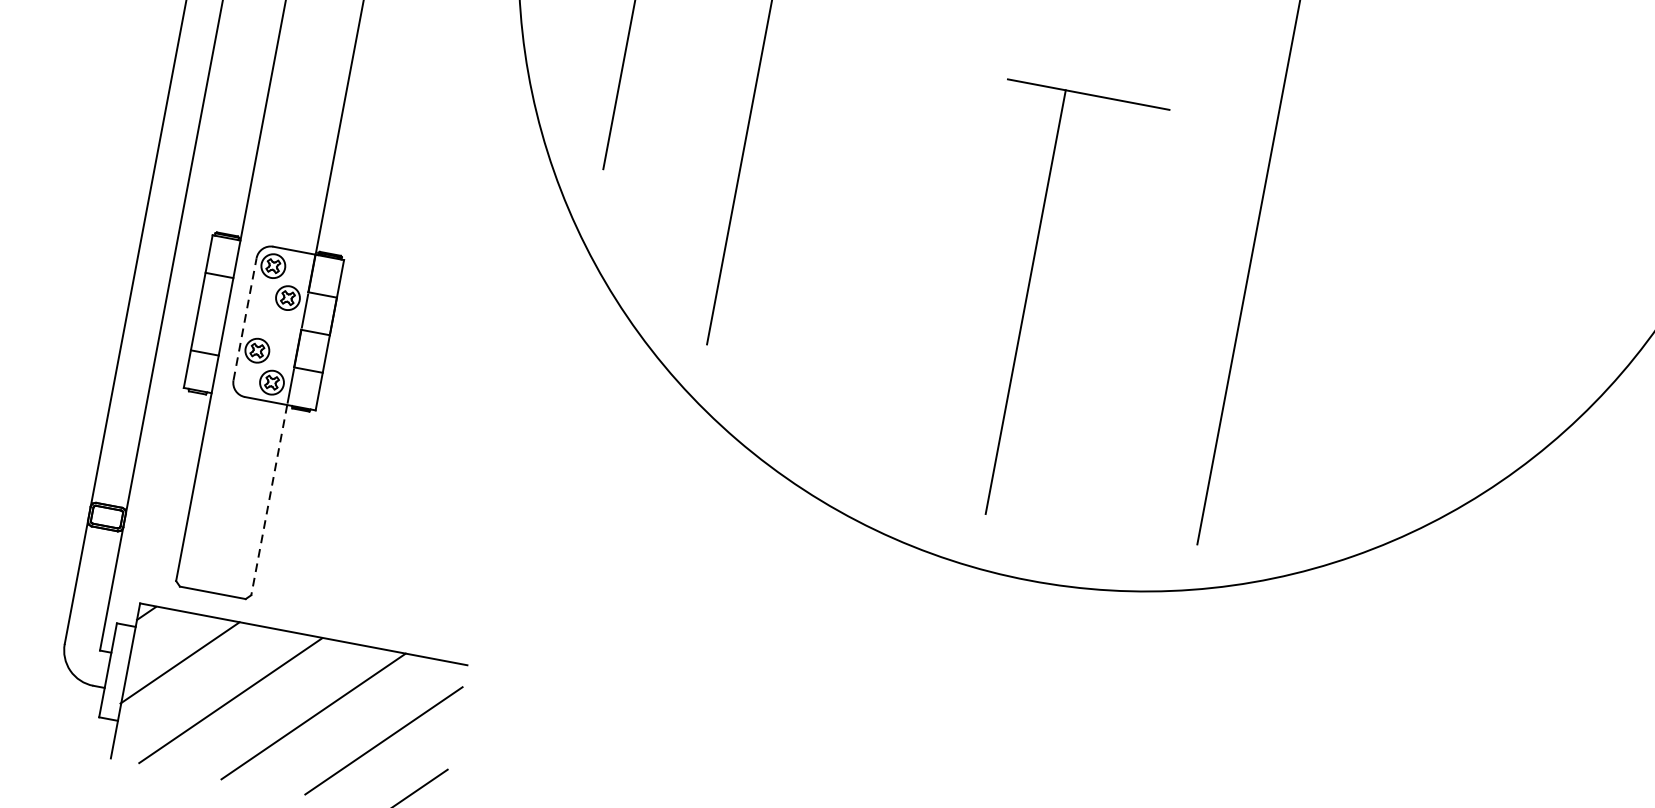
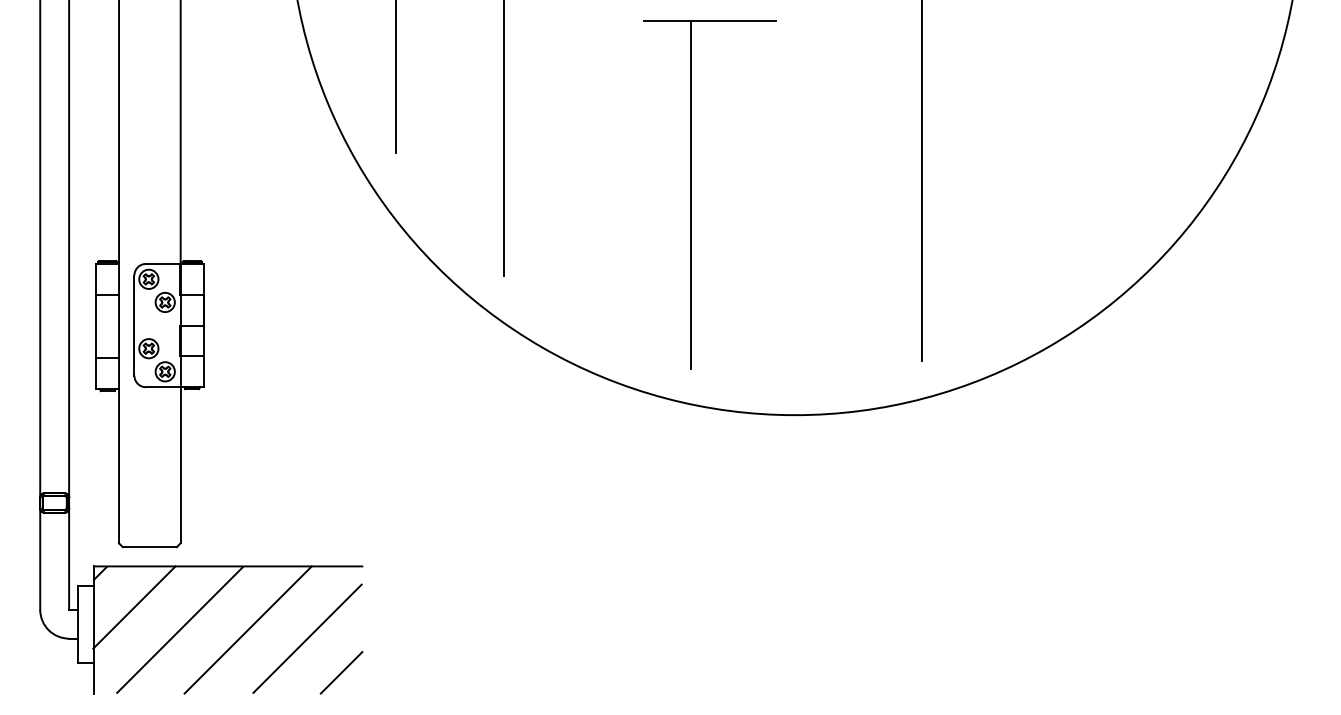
part: (1026, 301) -> (691, 194), moved
line: (245, 319) -> (134, 325), dashed -> solid
line: (269, 500) -> (180, 465), dashed -> solid

